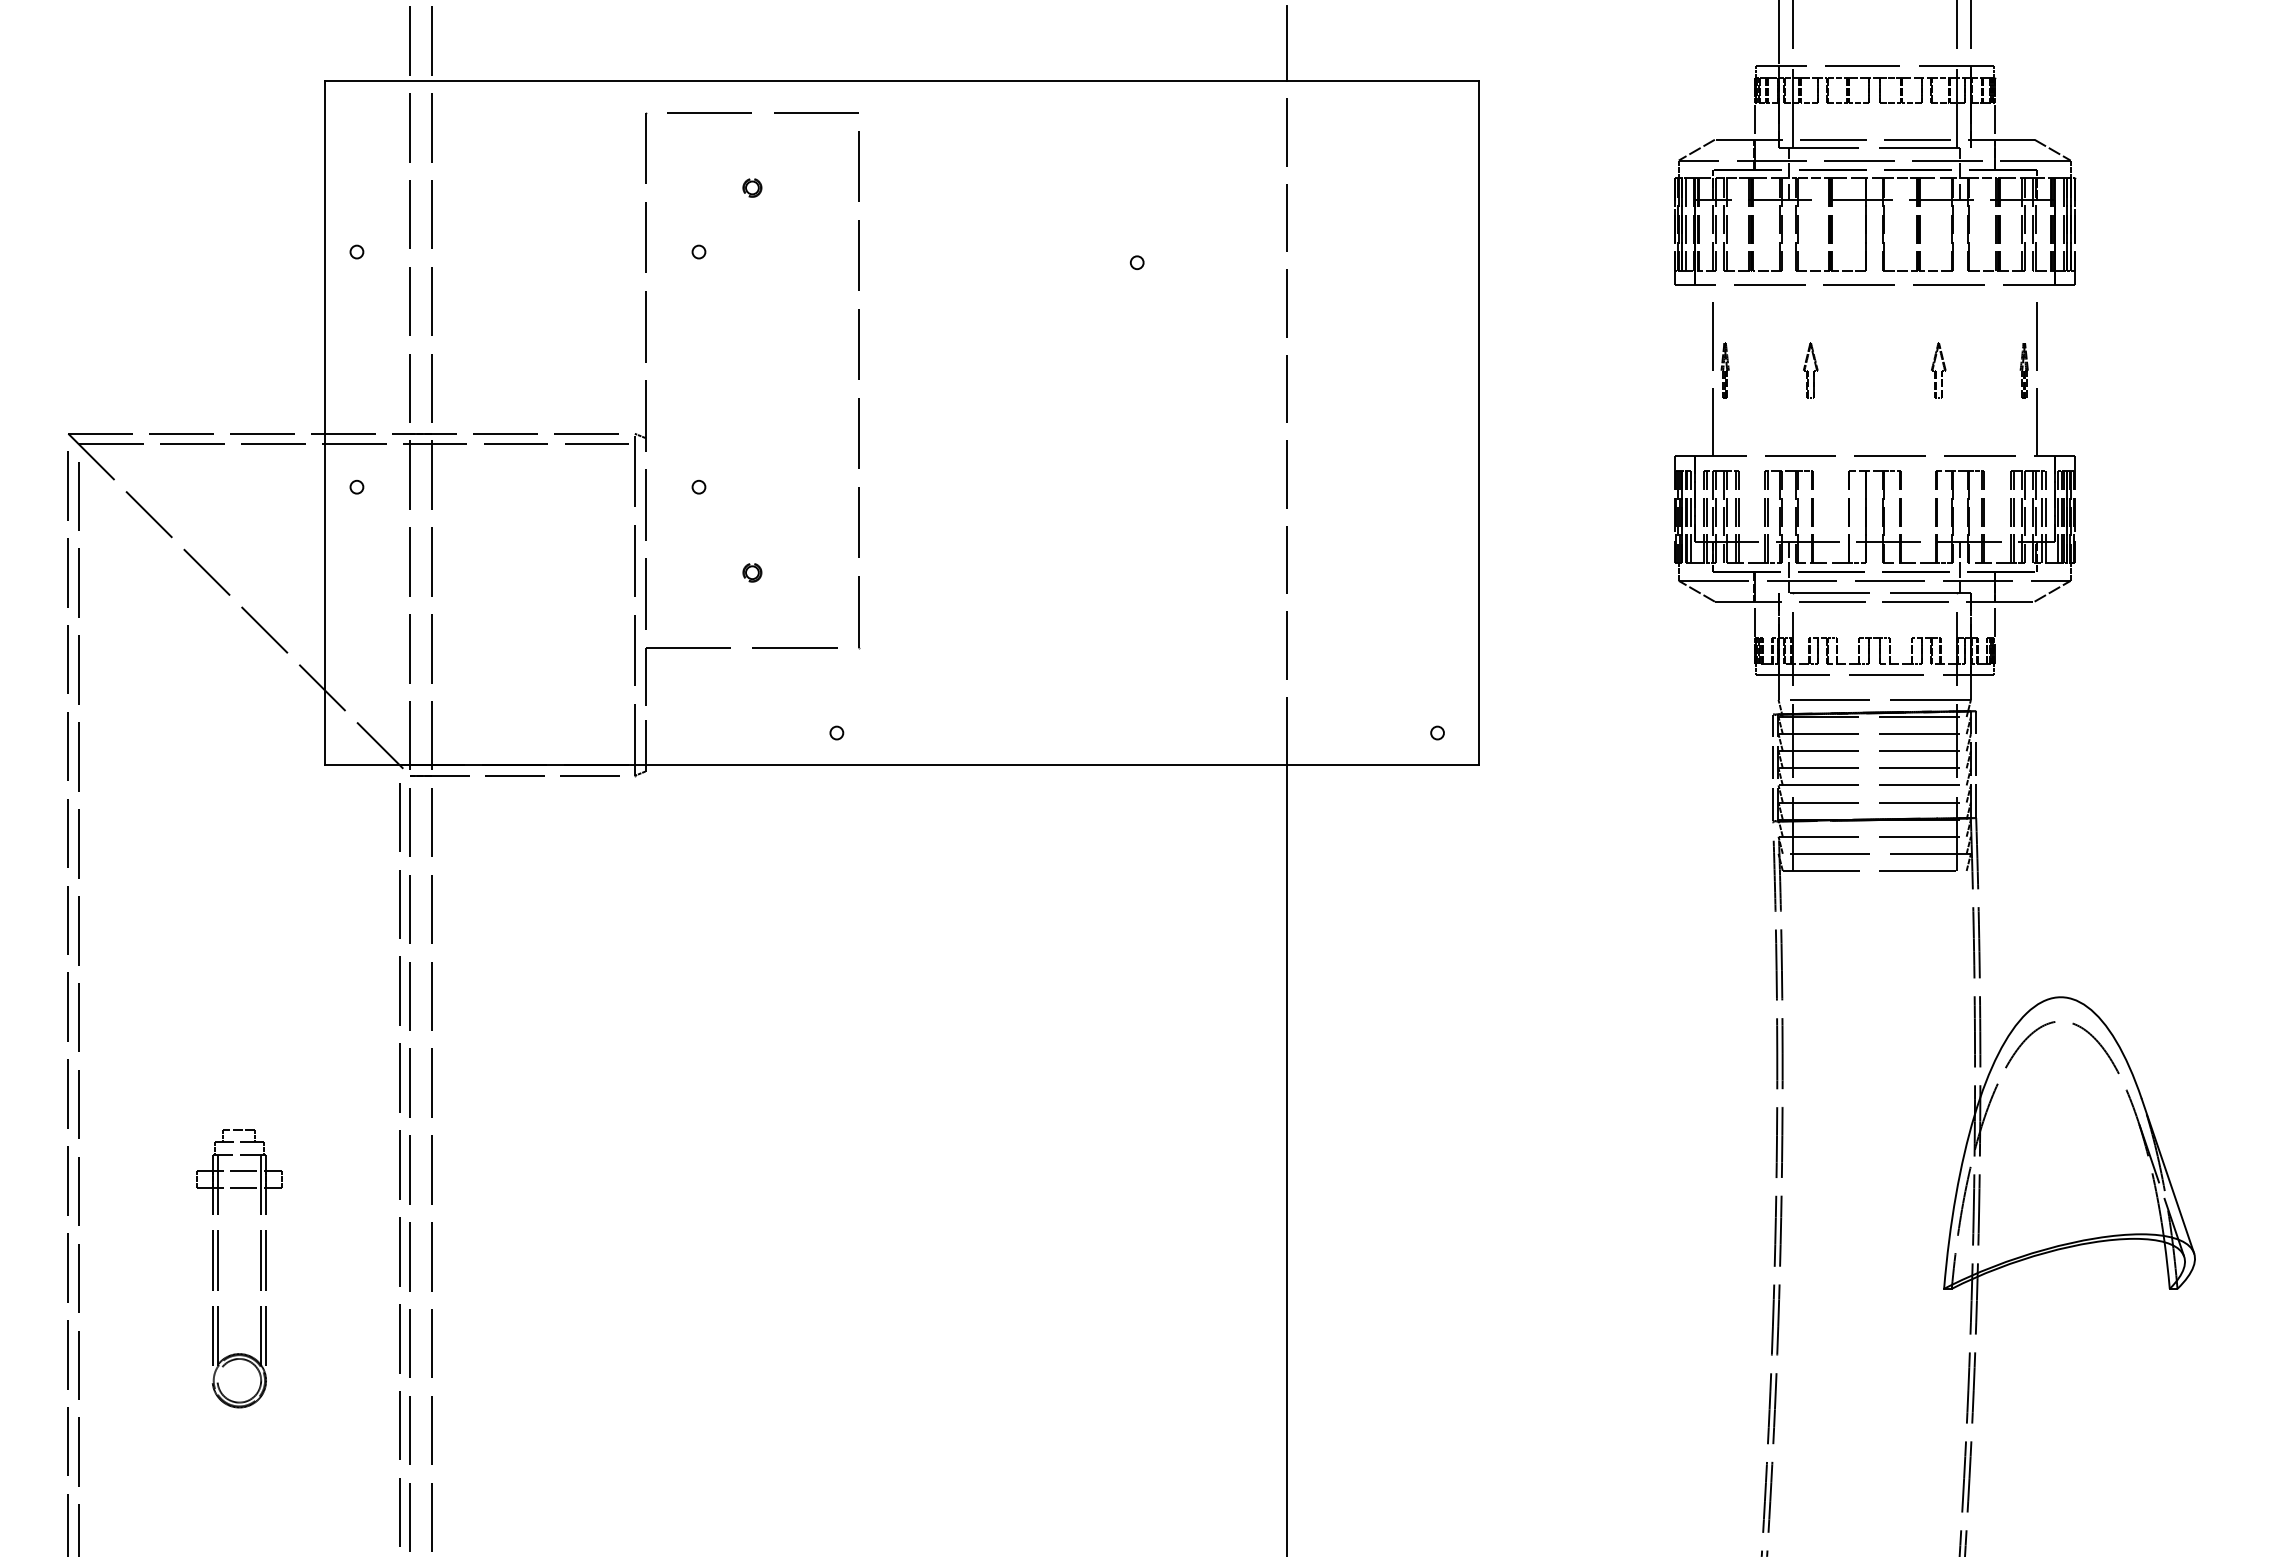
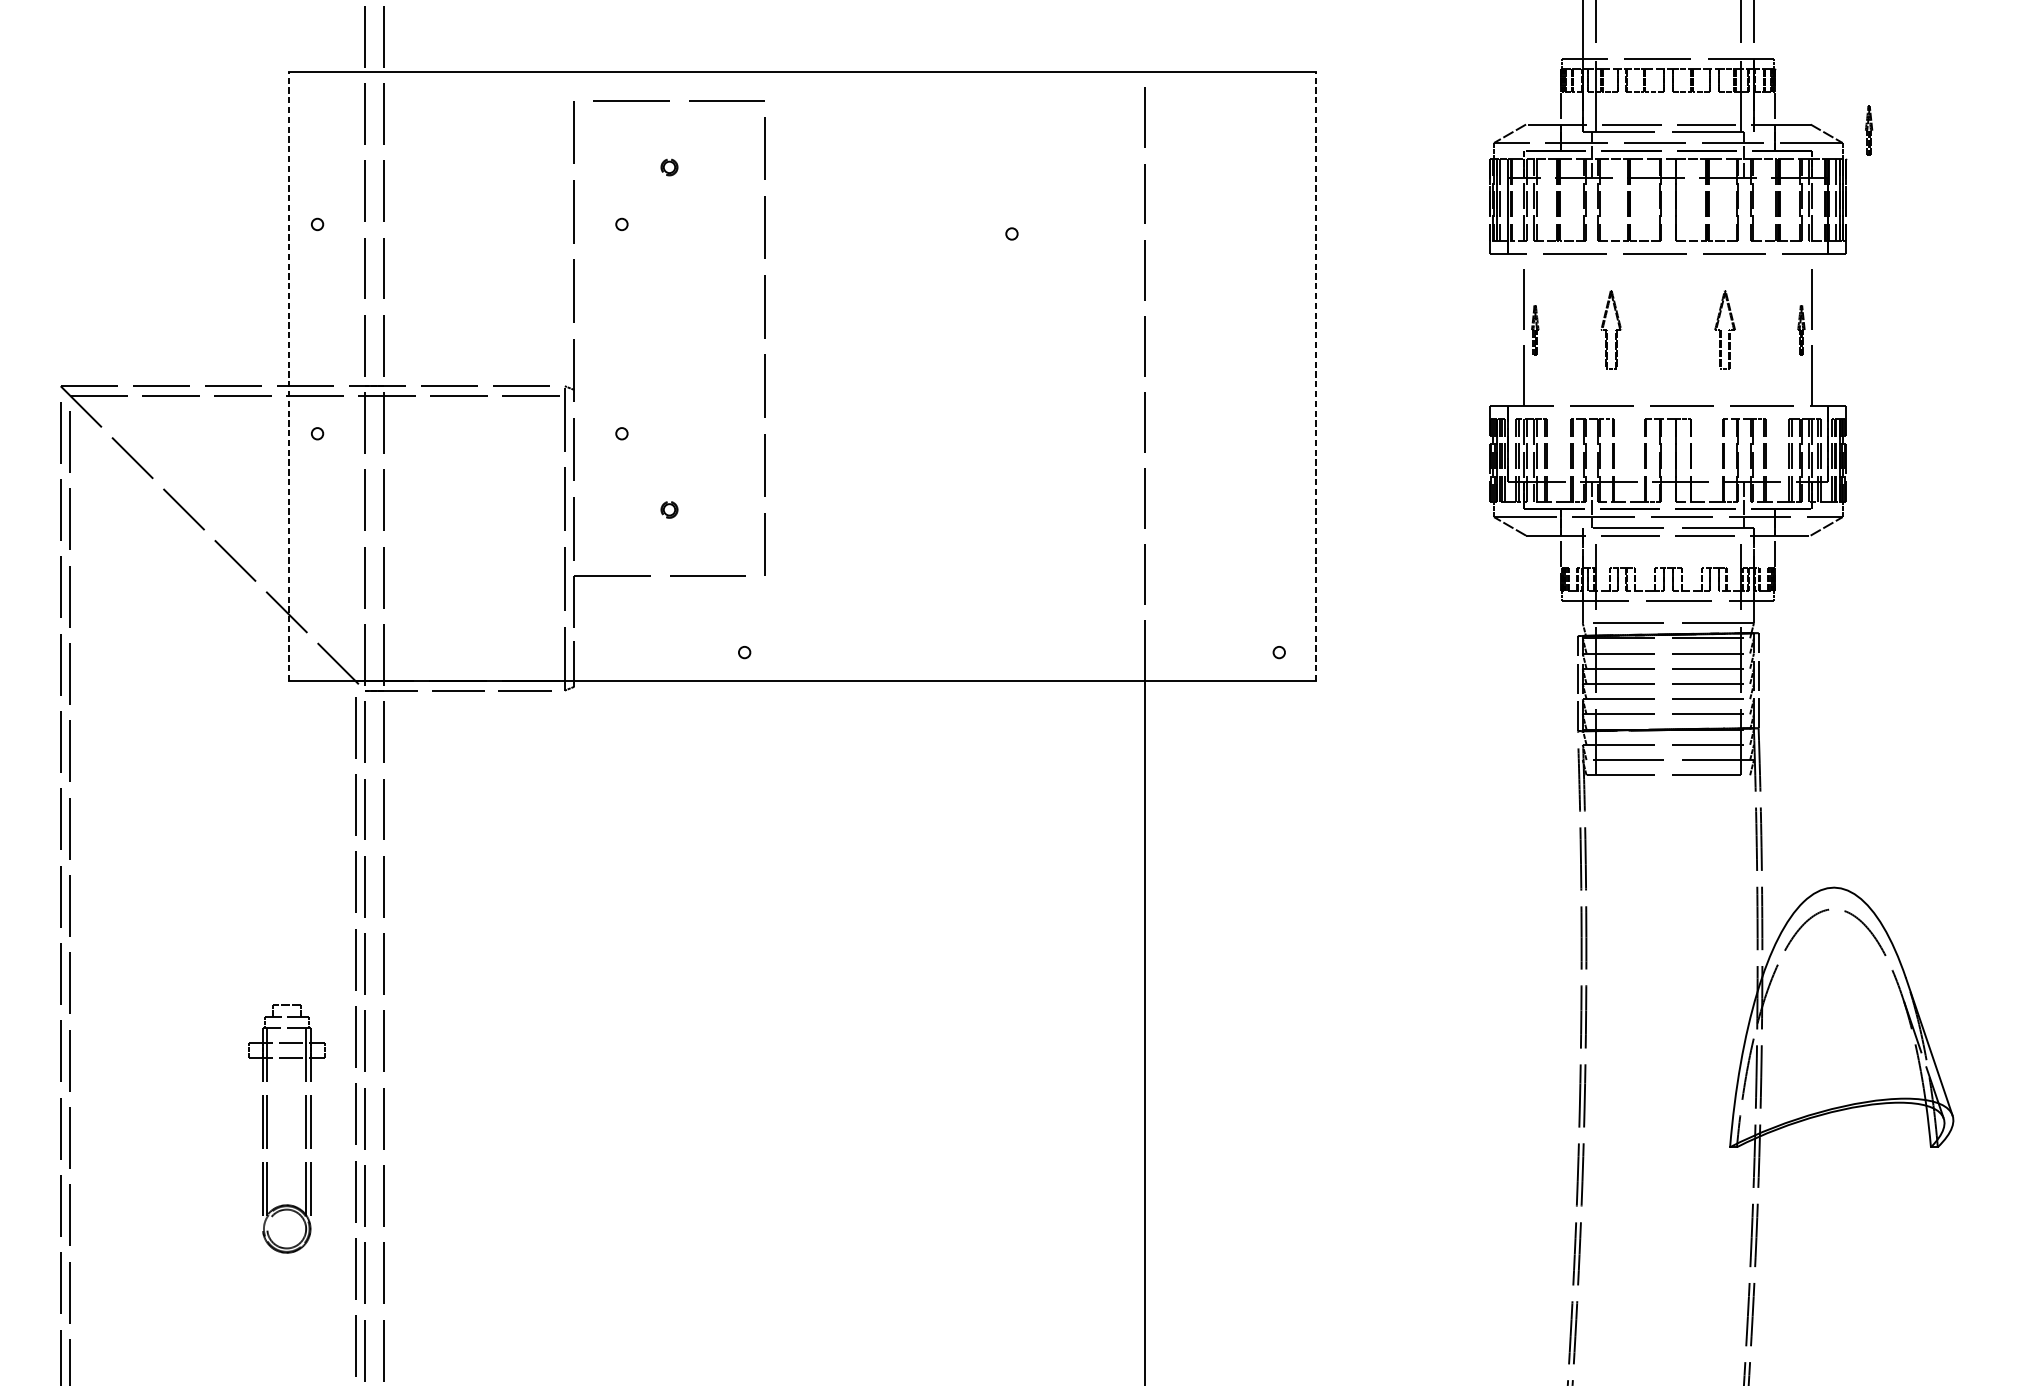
line: (1286, 43) -> (1144, 38), removed
part: (2099, 146) -> (1868, 130), added
part: (1810, 370) -> (1611, 329), size x1.6
part: (1938, 370) -> (1725, 329), size x1.6
line: (324, 422) -> (288, 376), solid -> dashed
line: (1479, 422) -> (1316, 376), solid -> dashed
part: (218, 1268) -> (268, 1129), moved

